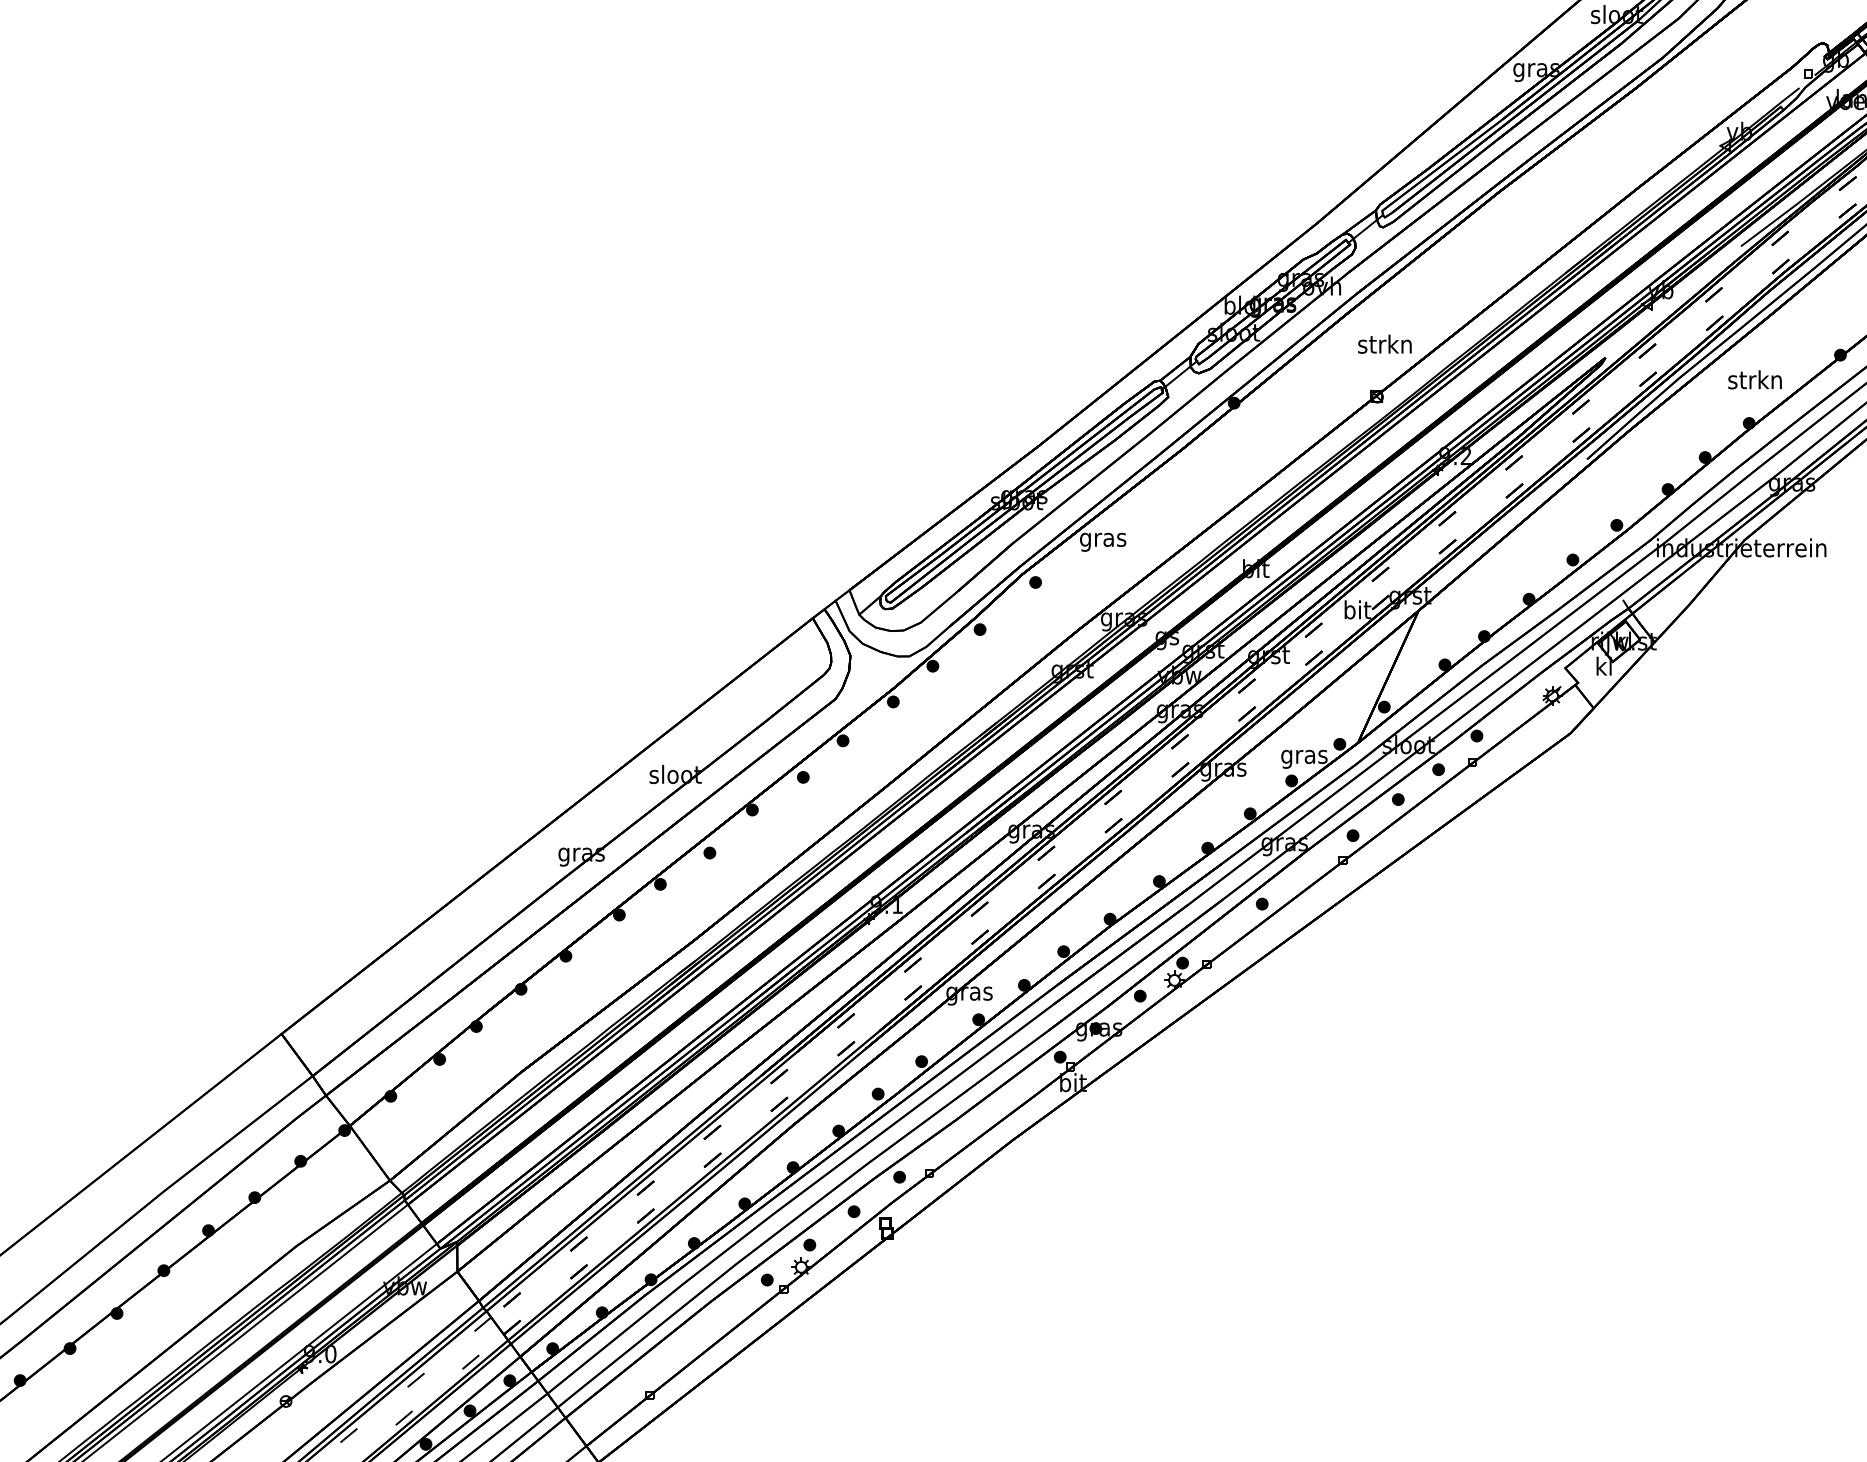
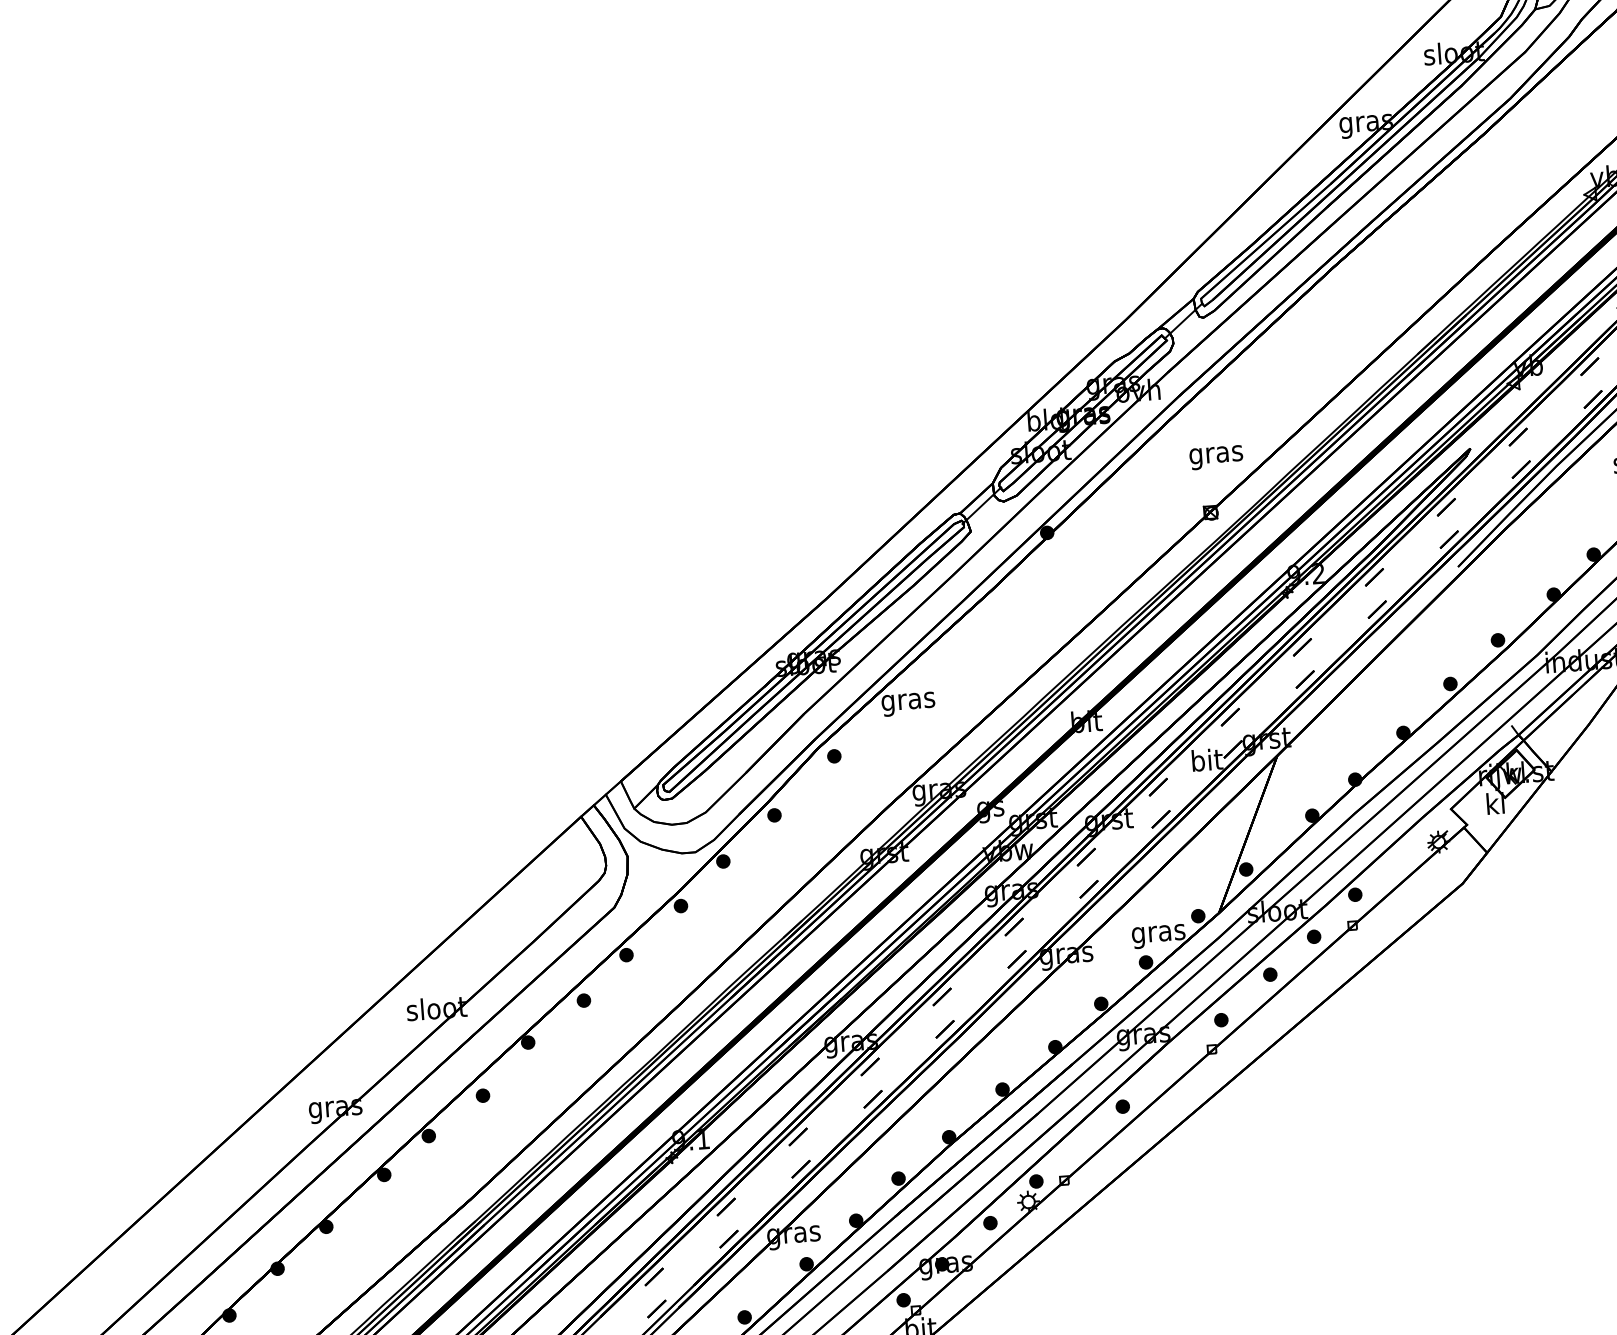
text: (1384, 346) -> (1215, 454), strkn -> gras

